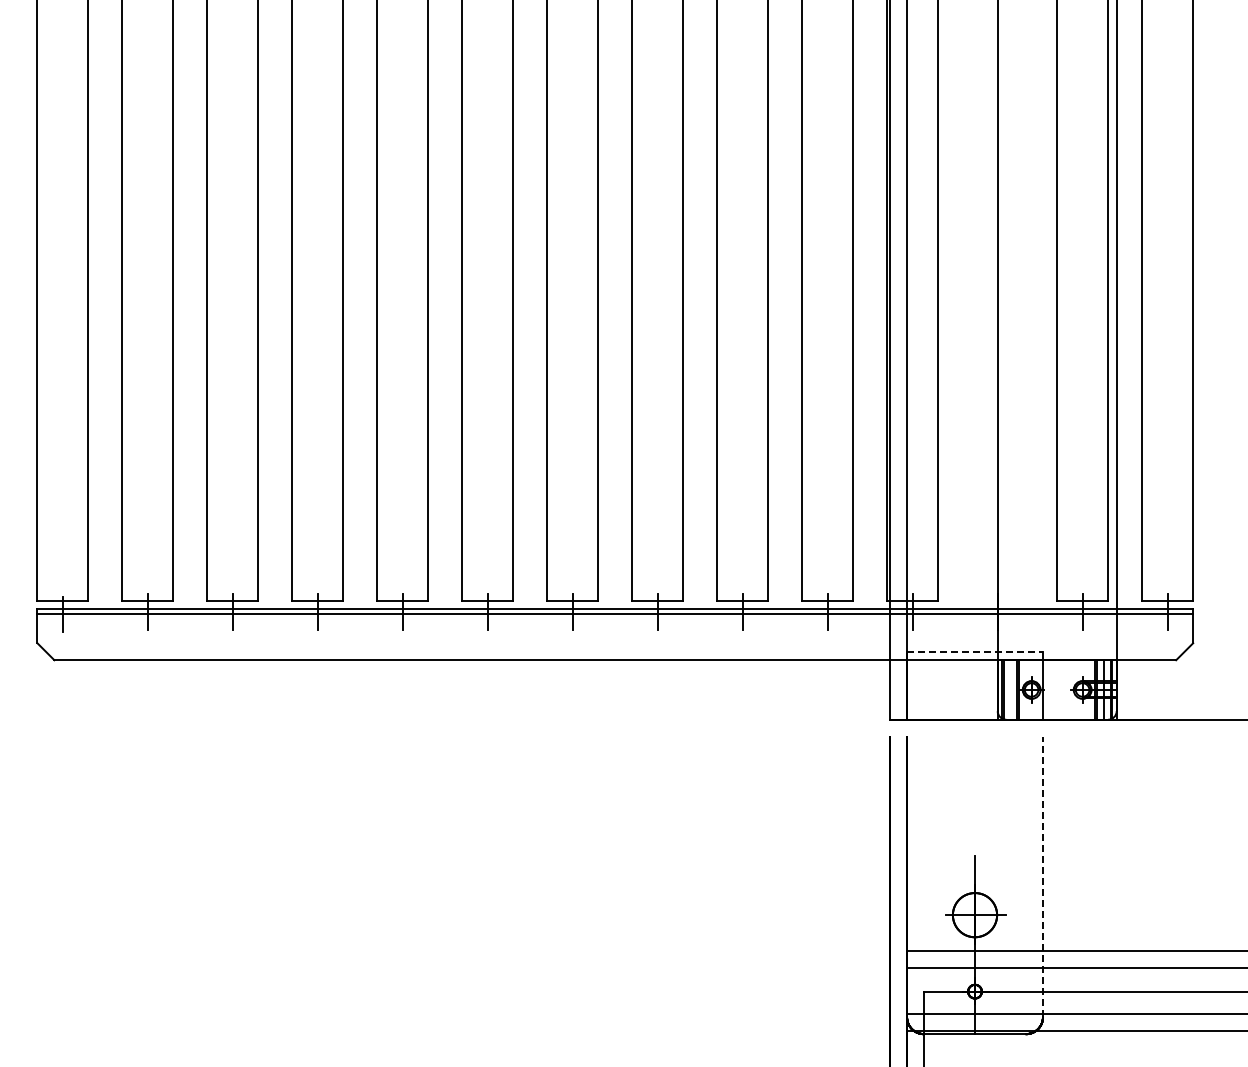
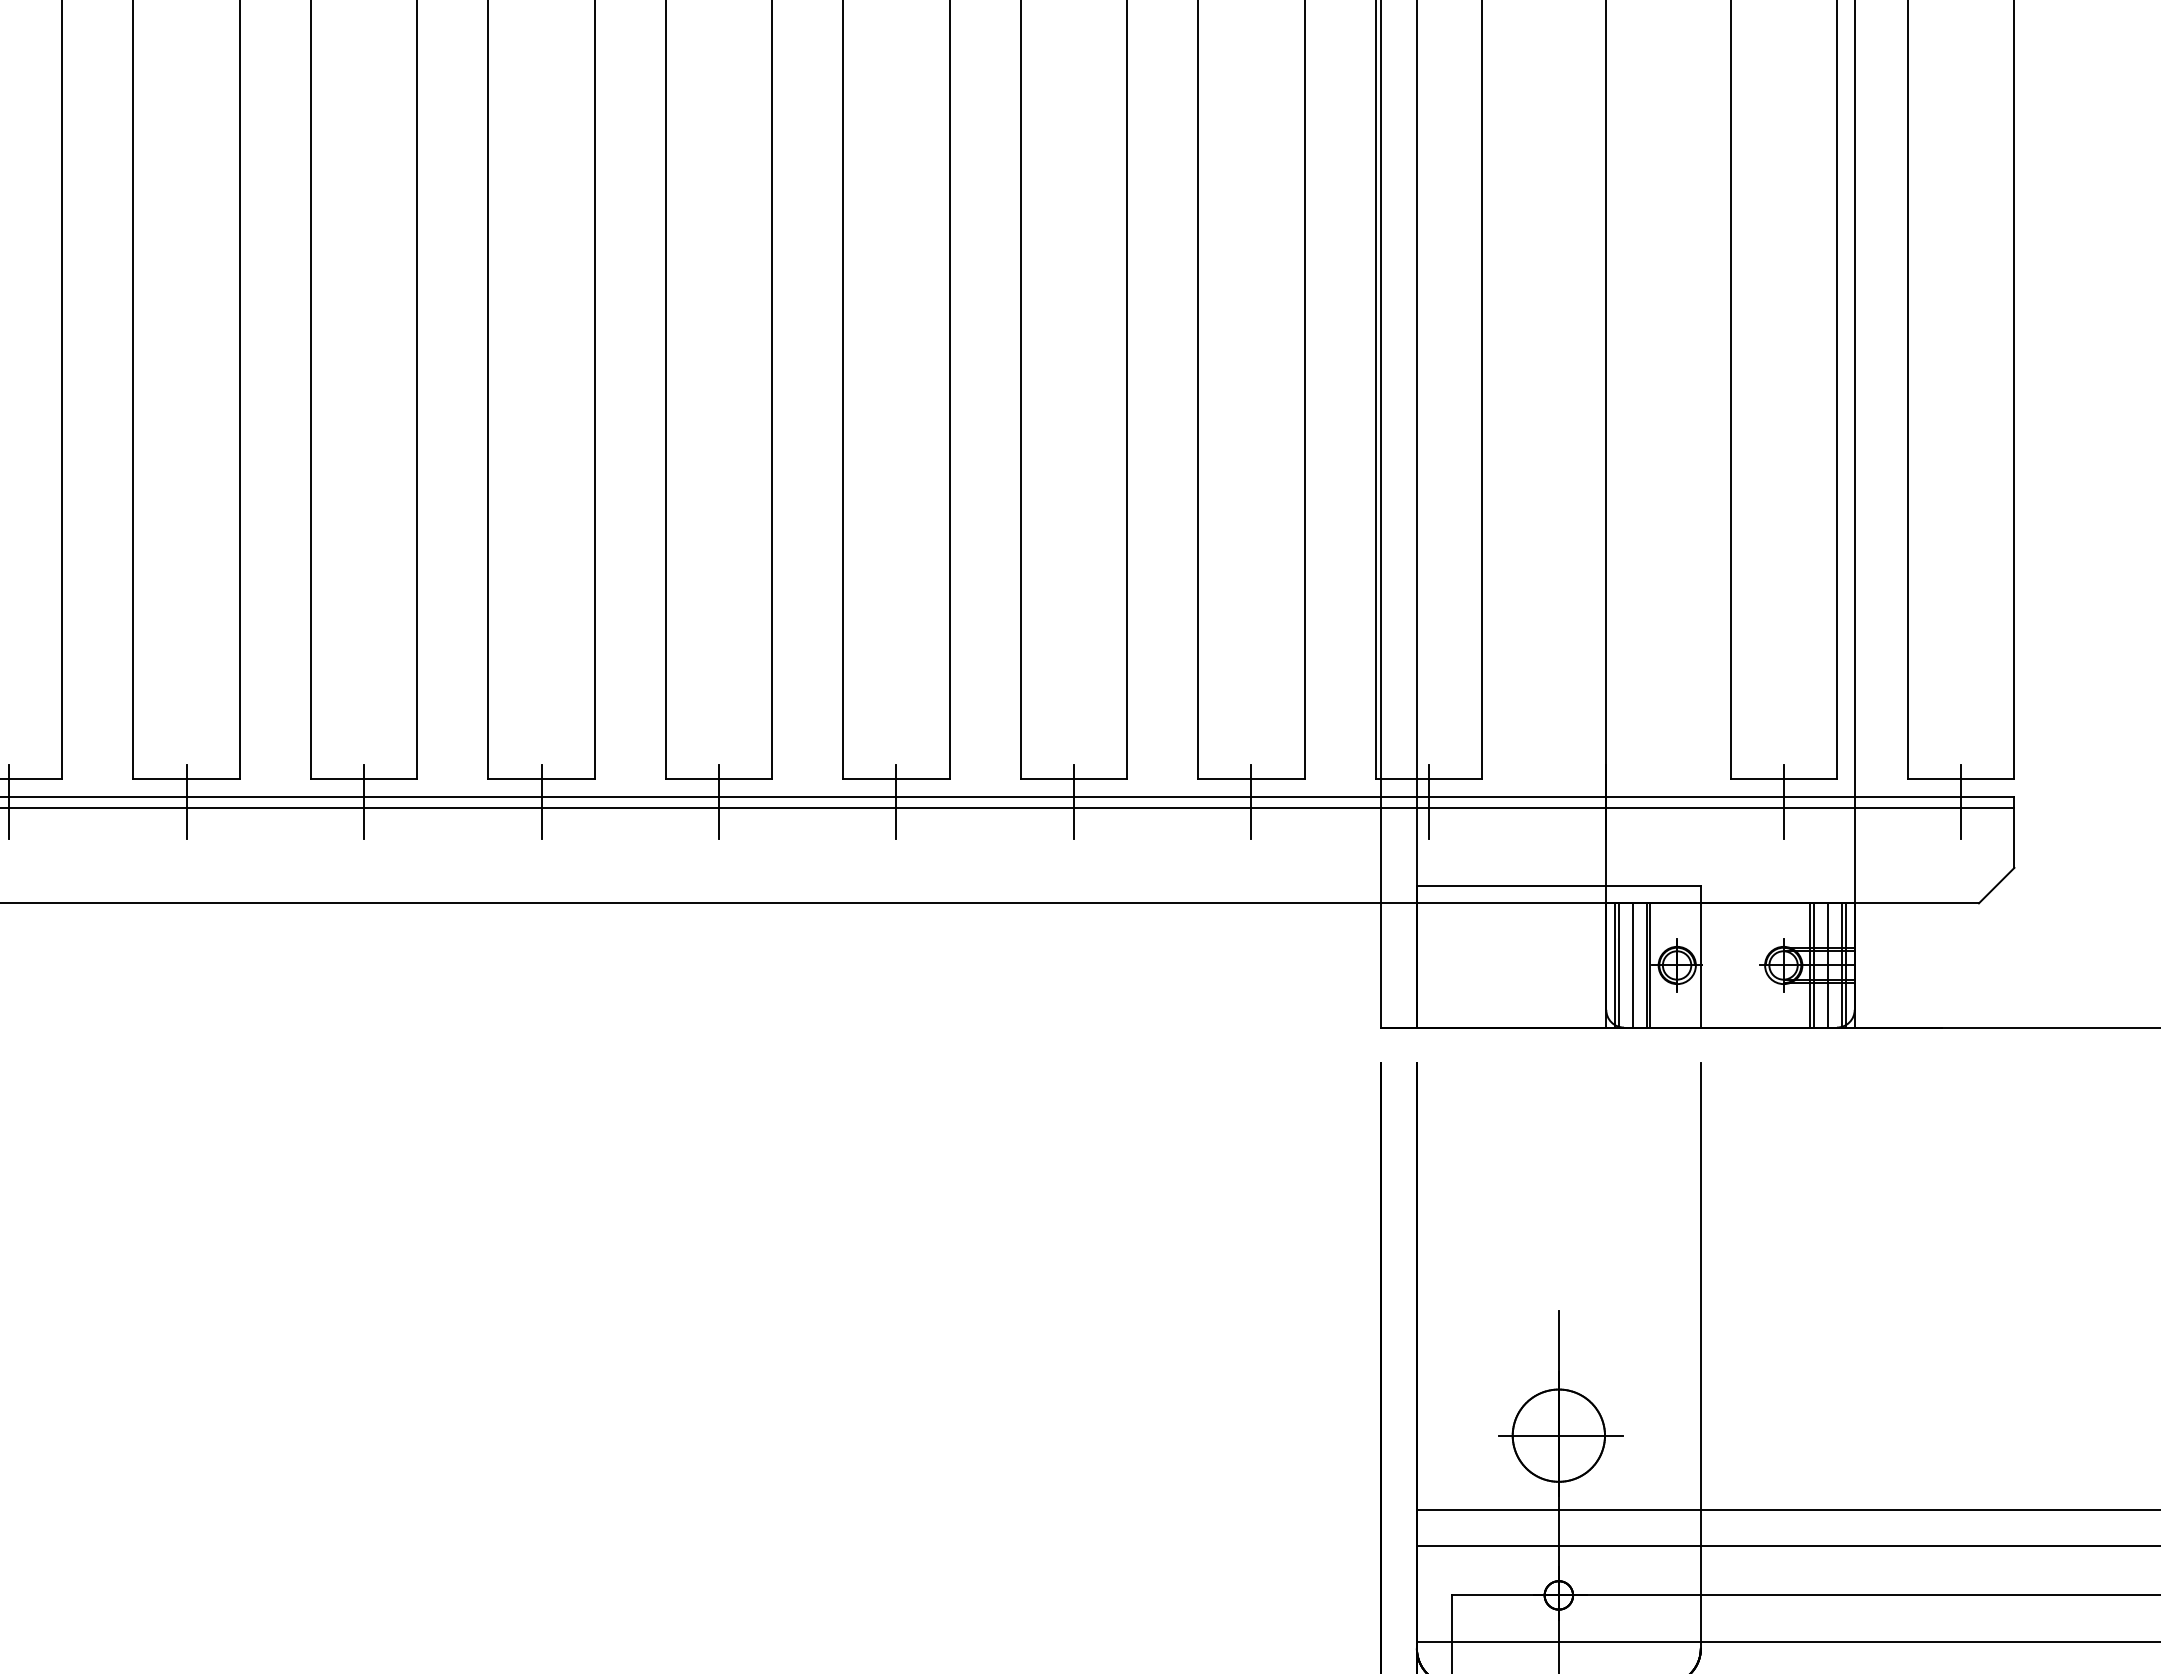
line: (975, 651) -> (1559, 885), dashed -> solid
line: (1010, 689) -> (1632, 964), added
line: (1043, 876) -> (1701, 1354), dashed -> solid

